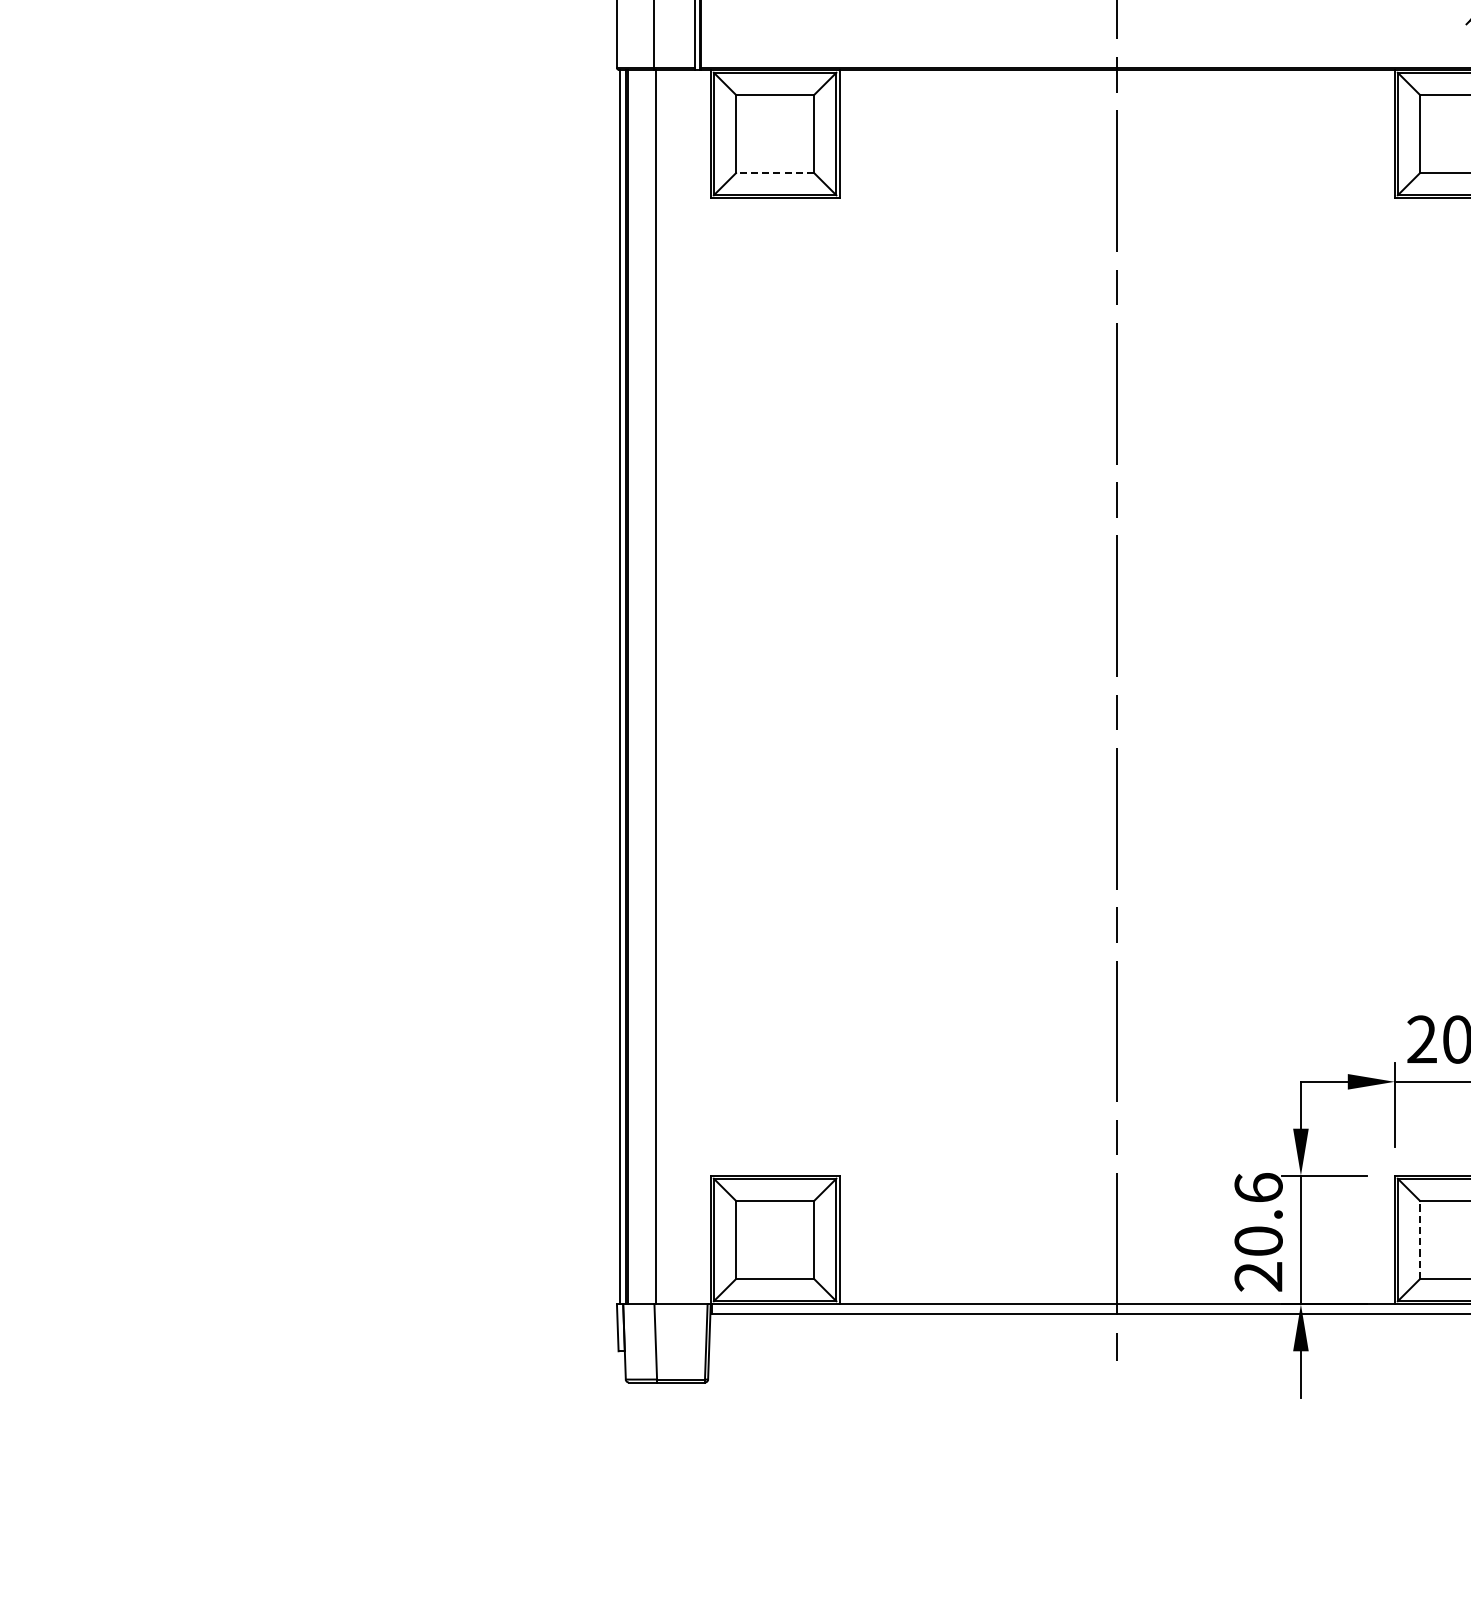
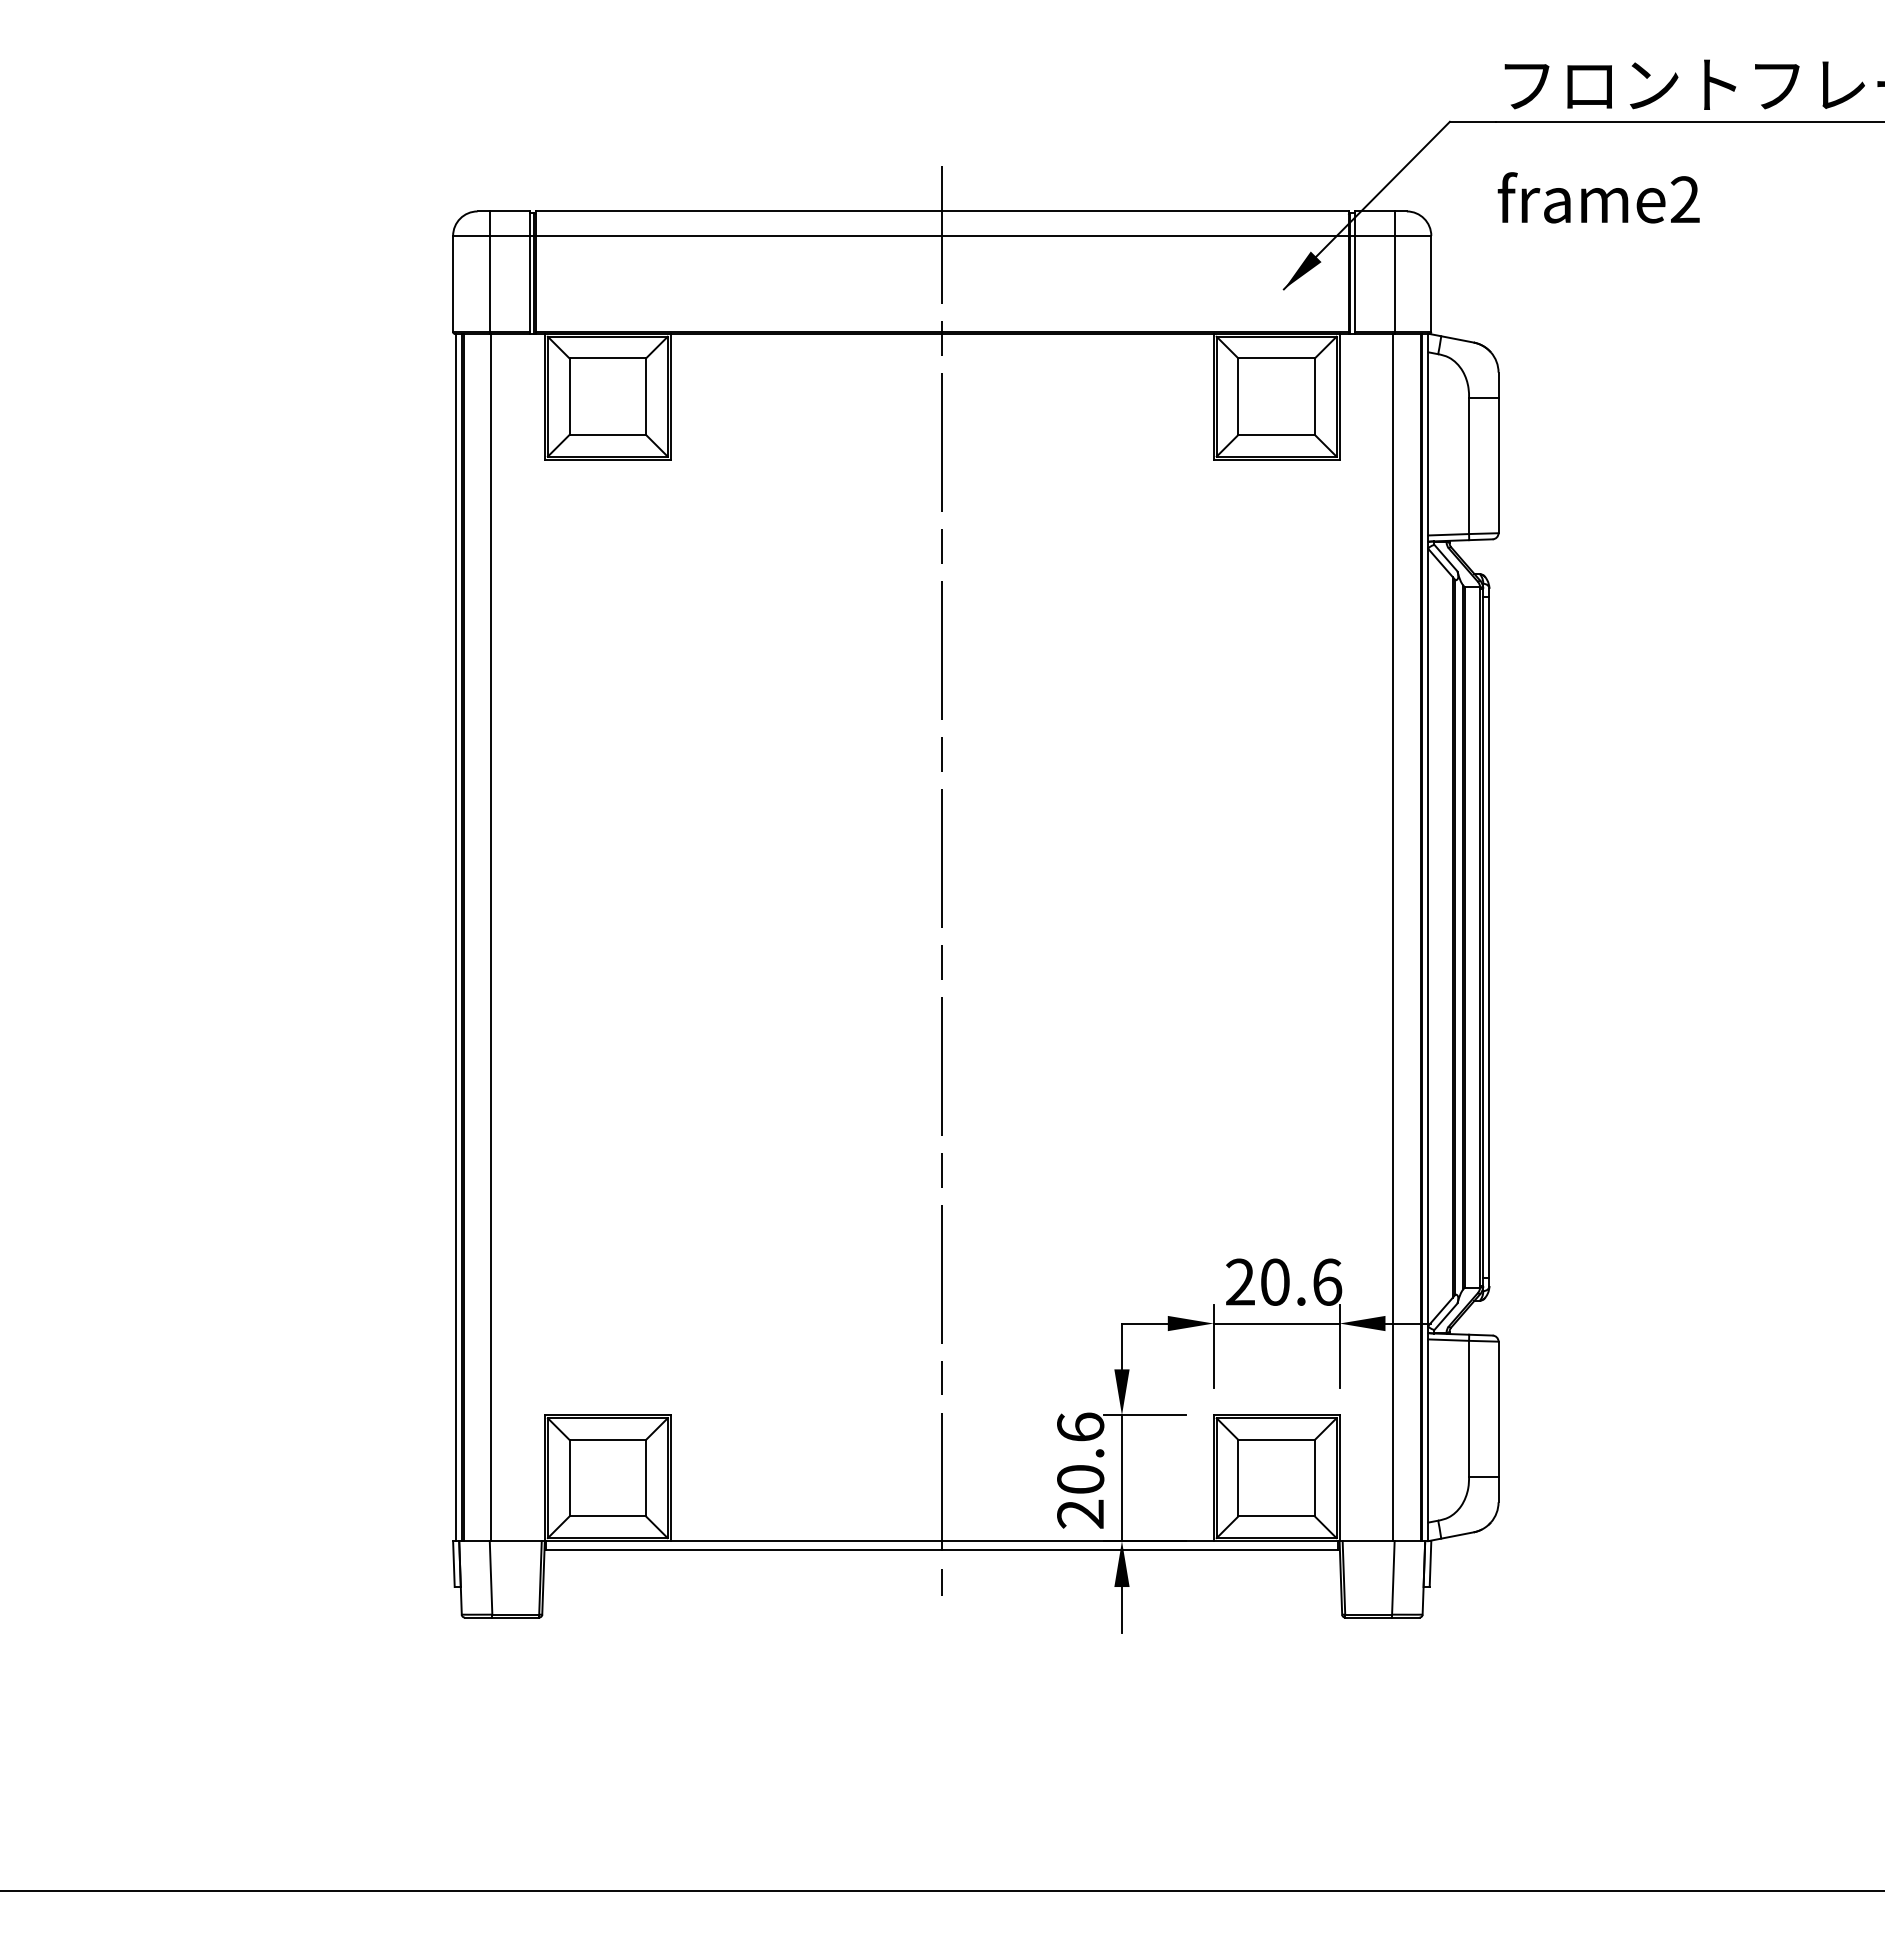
line: (774, 172) -> (607, 434), dashed -> solid
line: (1420, 1239) -> (1238, 1477), dashed -> solid

